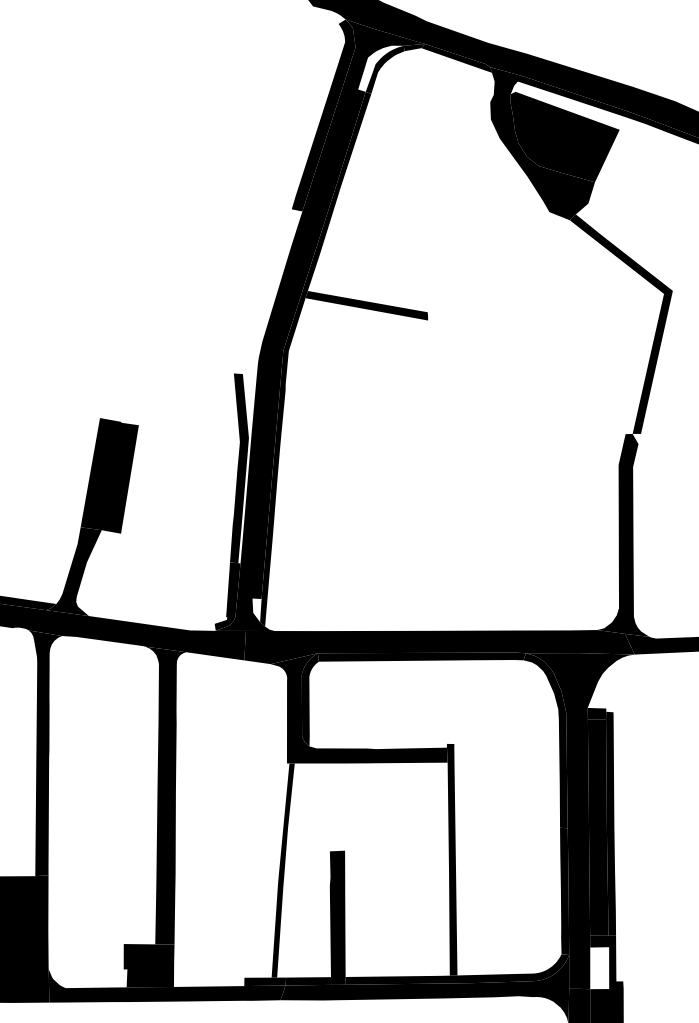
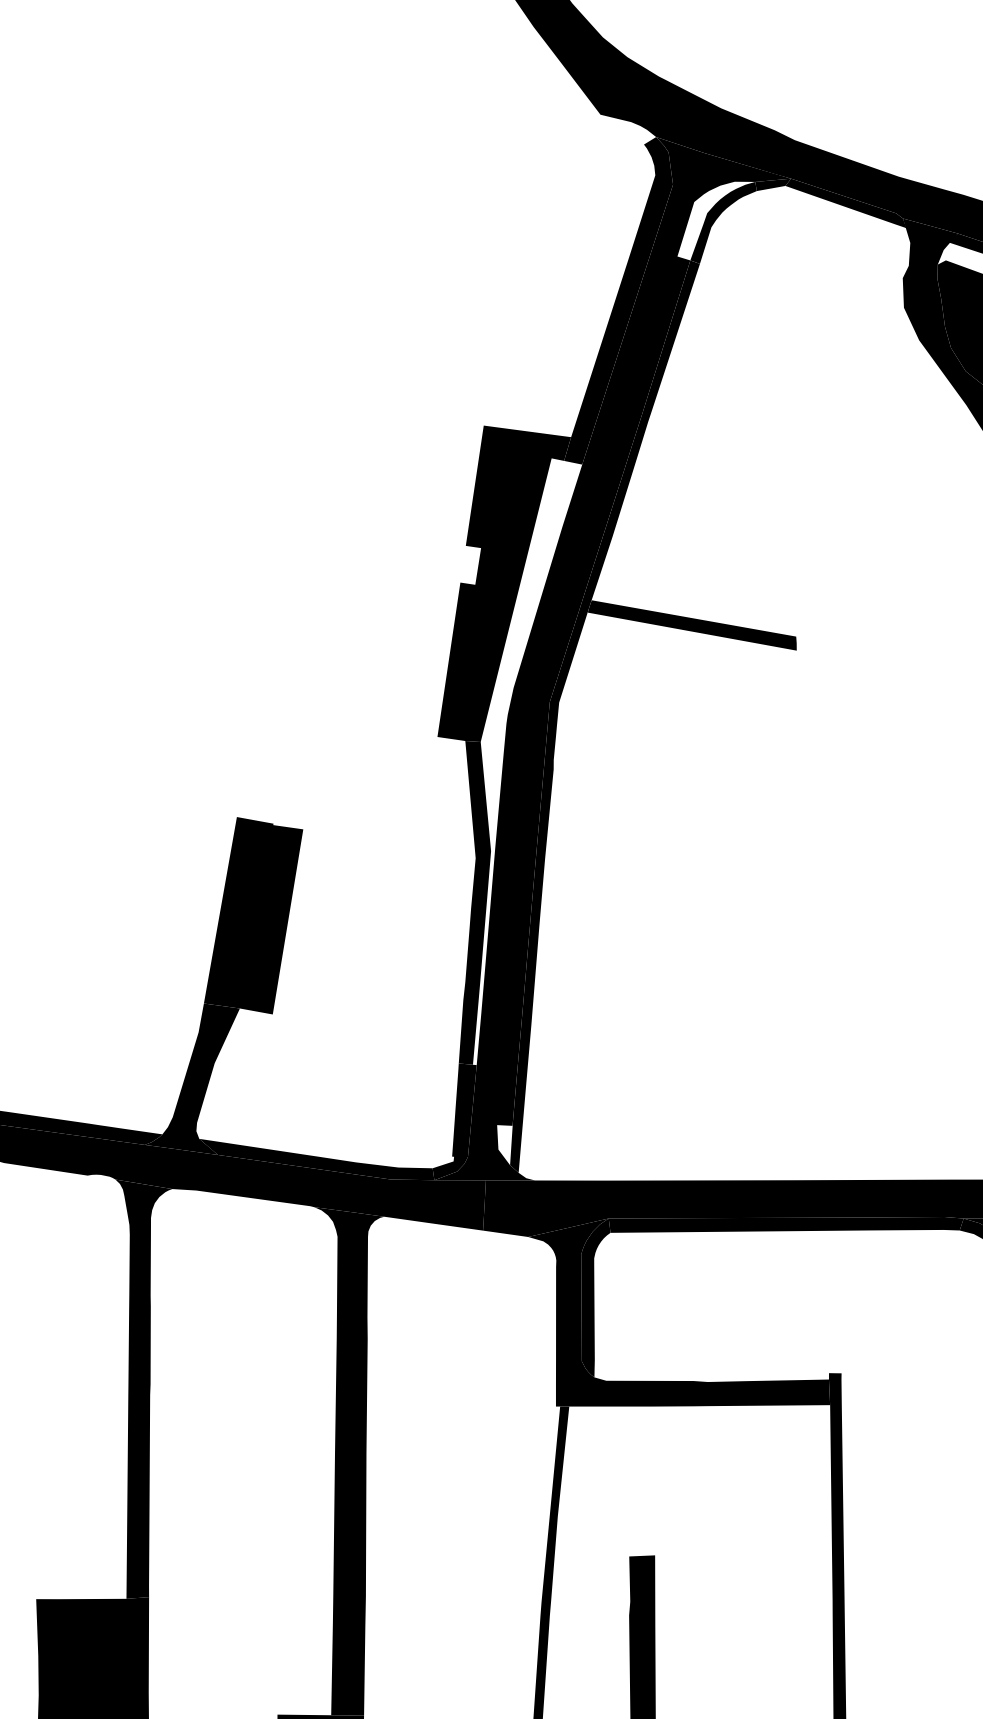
fill: (256, 281) -> (503, 584), added
fill: (146, 618) -> (316, 1159), added

